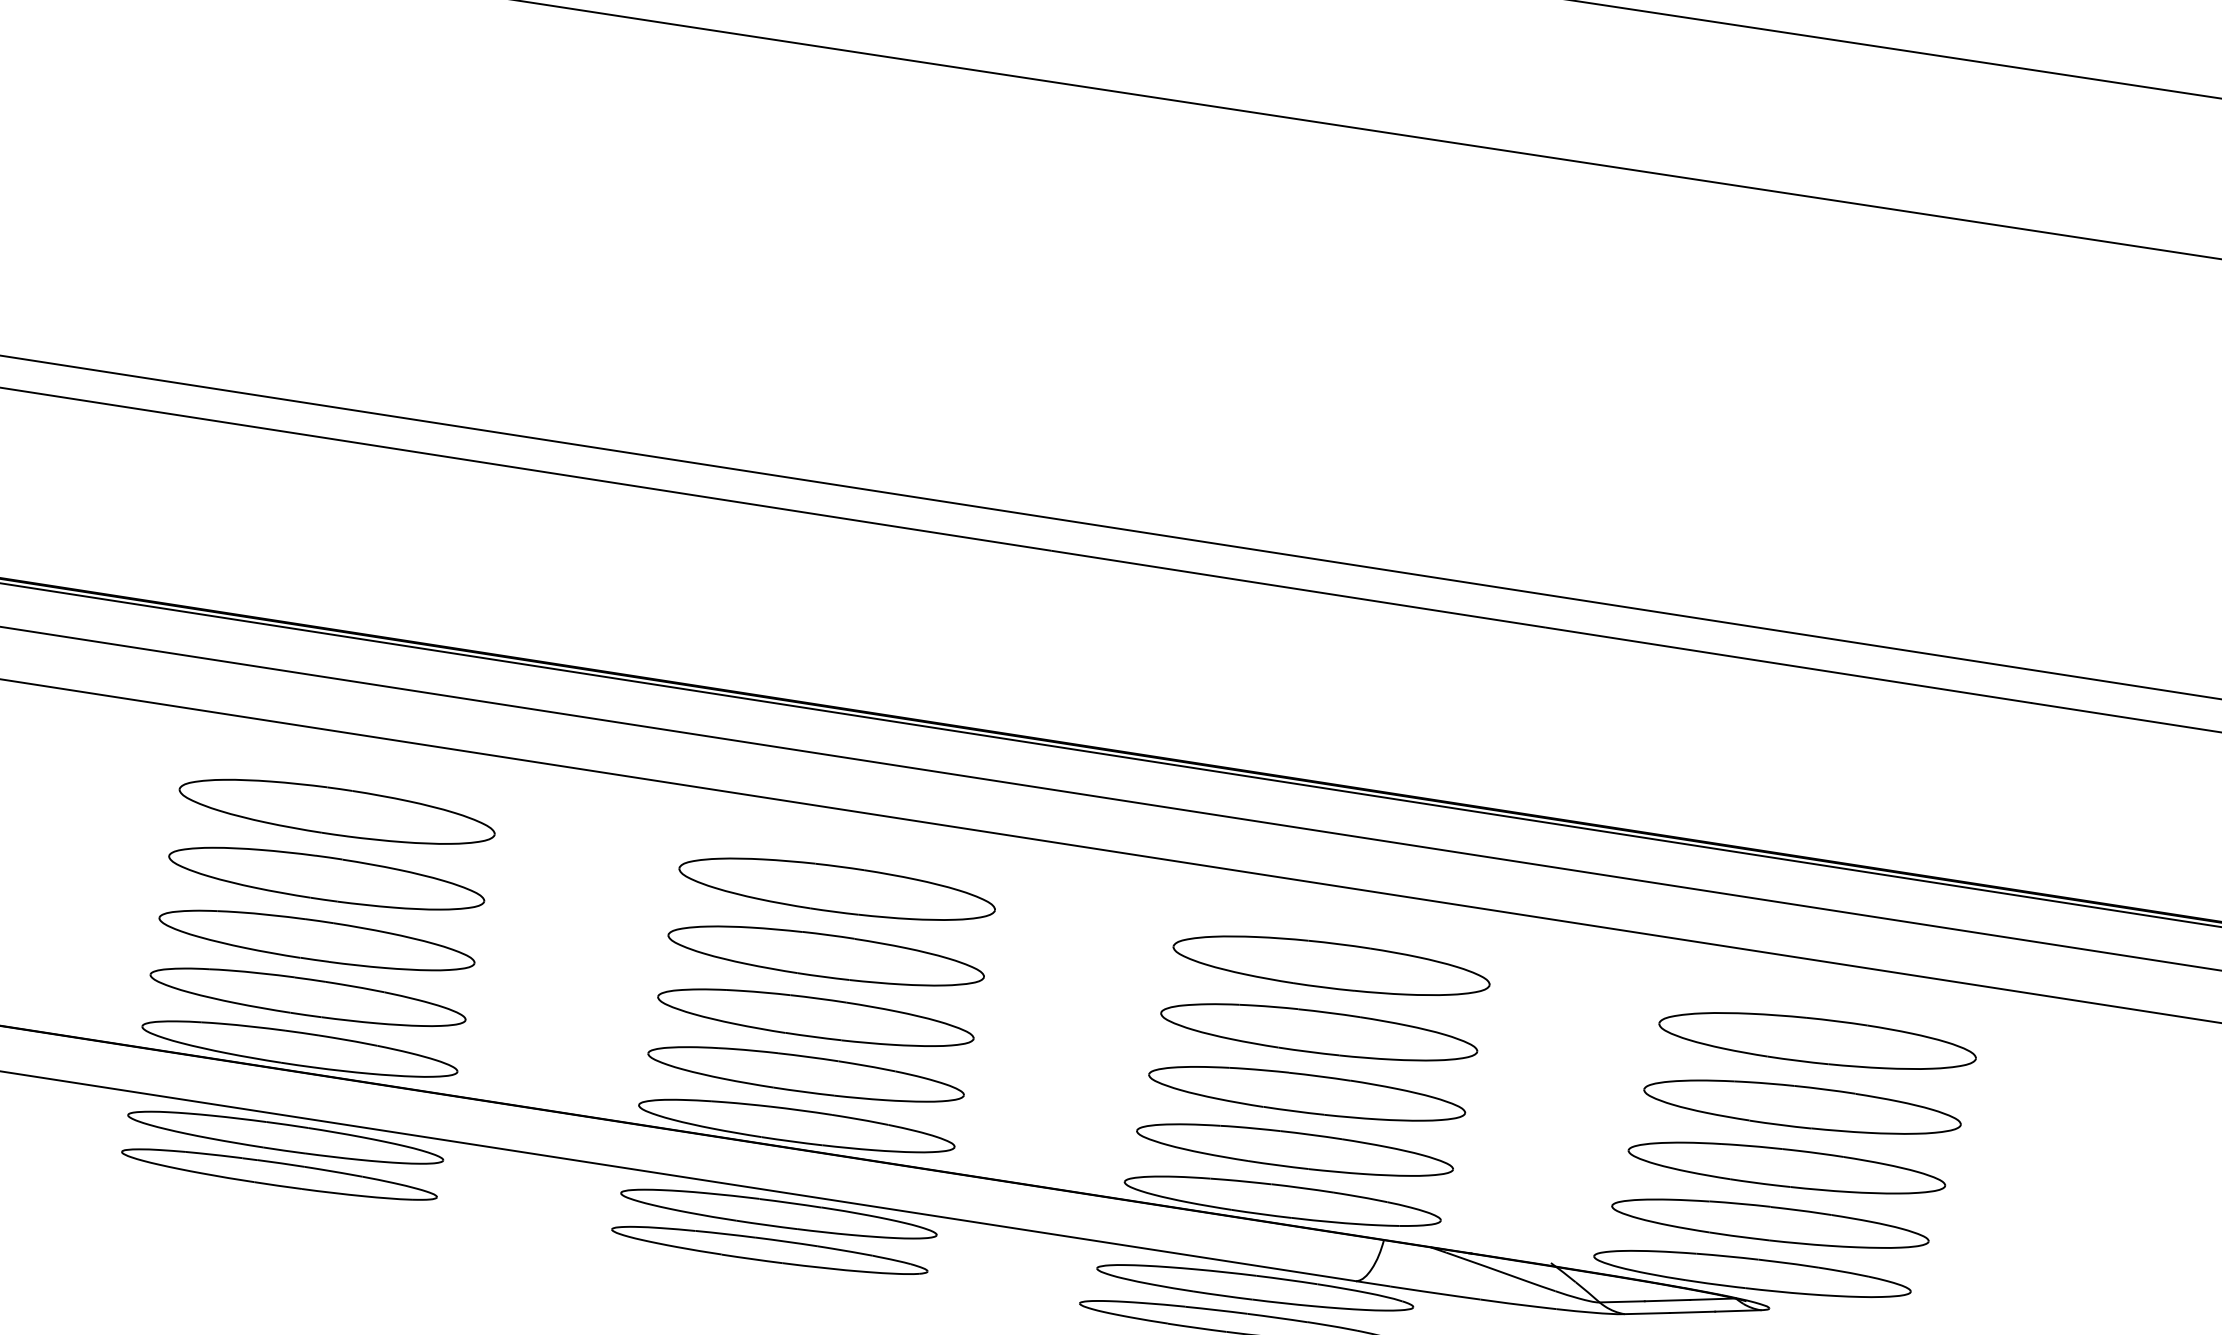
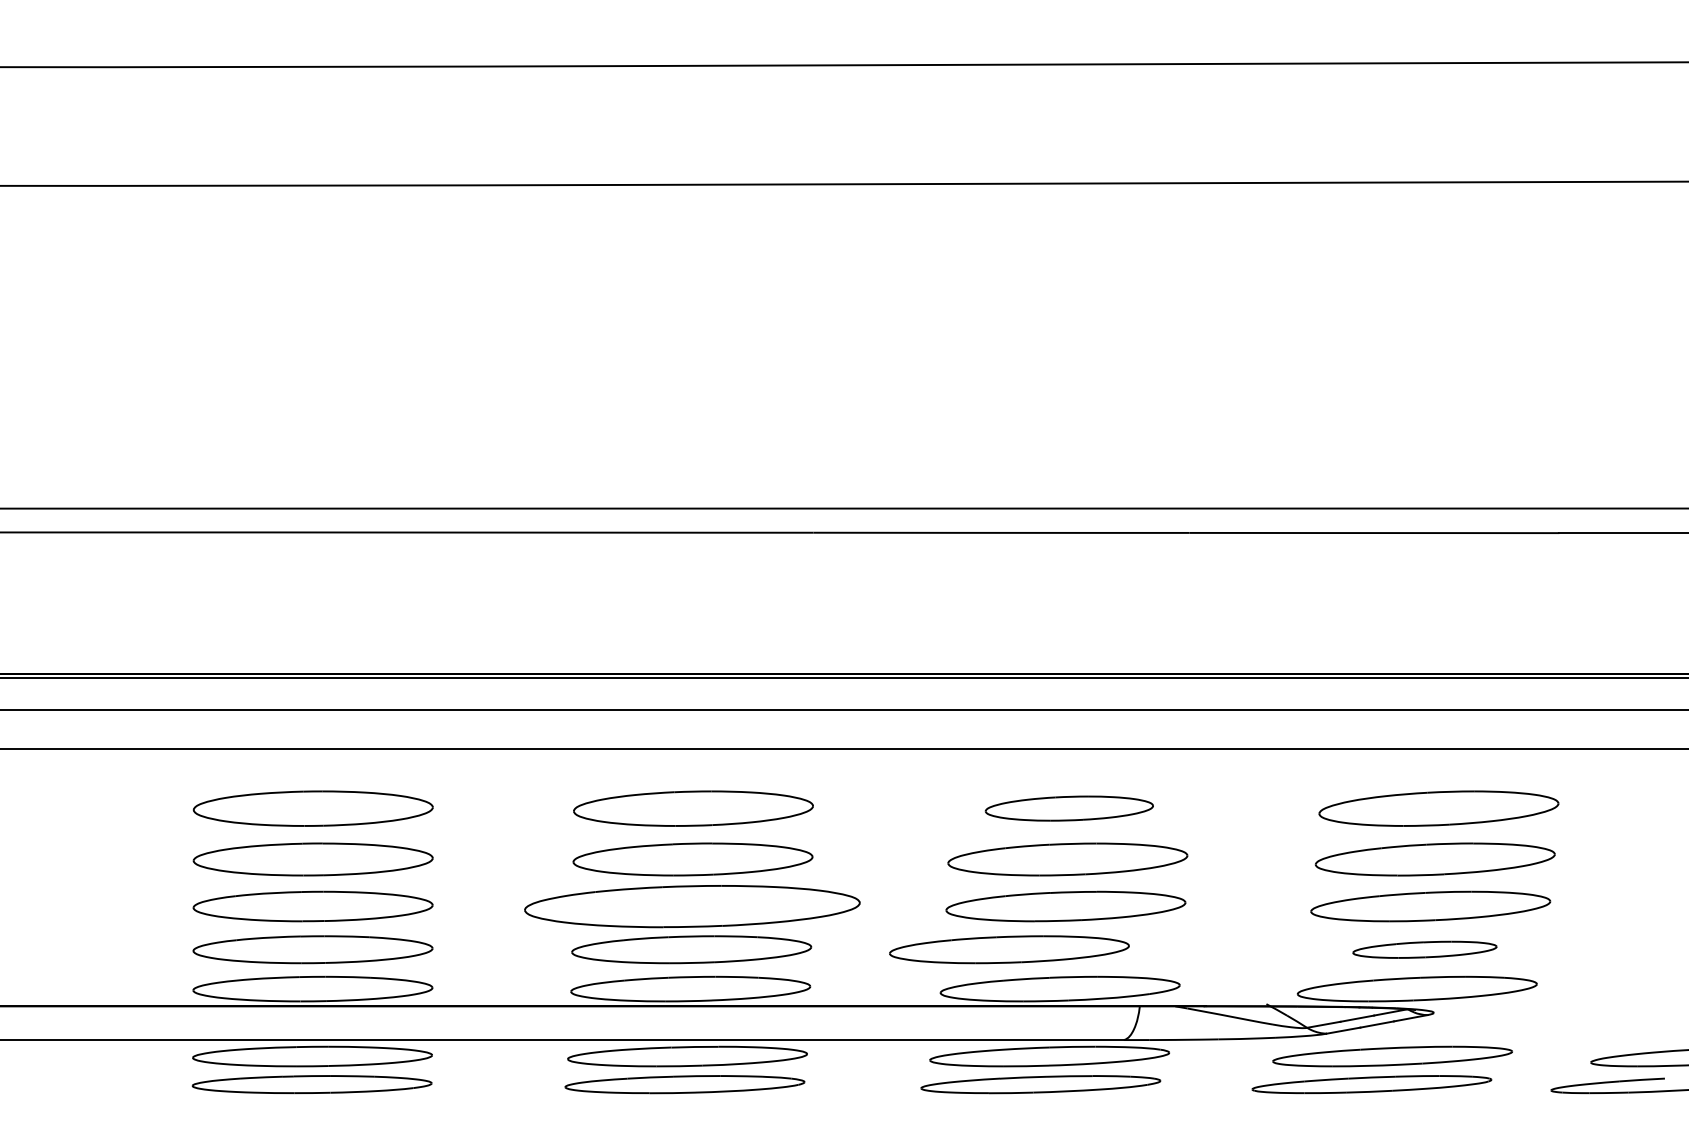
part: (1331, 965) -> (1069, 808), size x0.7
part: (815, 1017) -> (692, 906), size x1.4
part: (1295, 1149) -> (1009, 949), moved
part: (1769, 1223) -> (1424, 949), size x0.6

